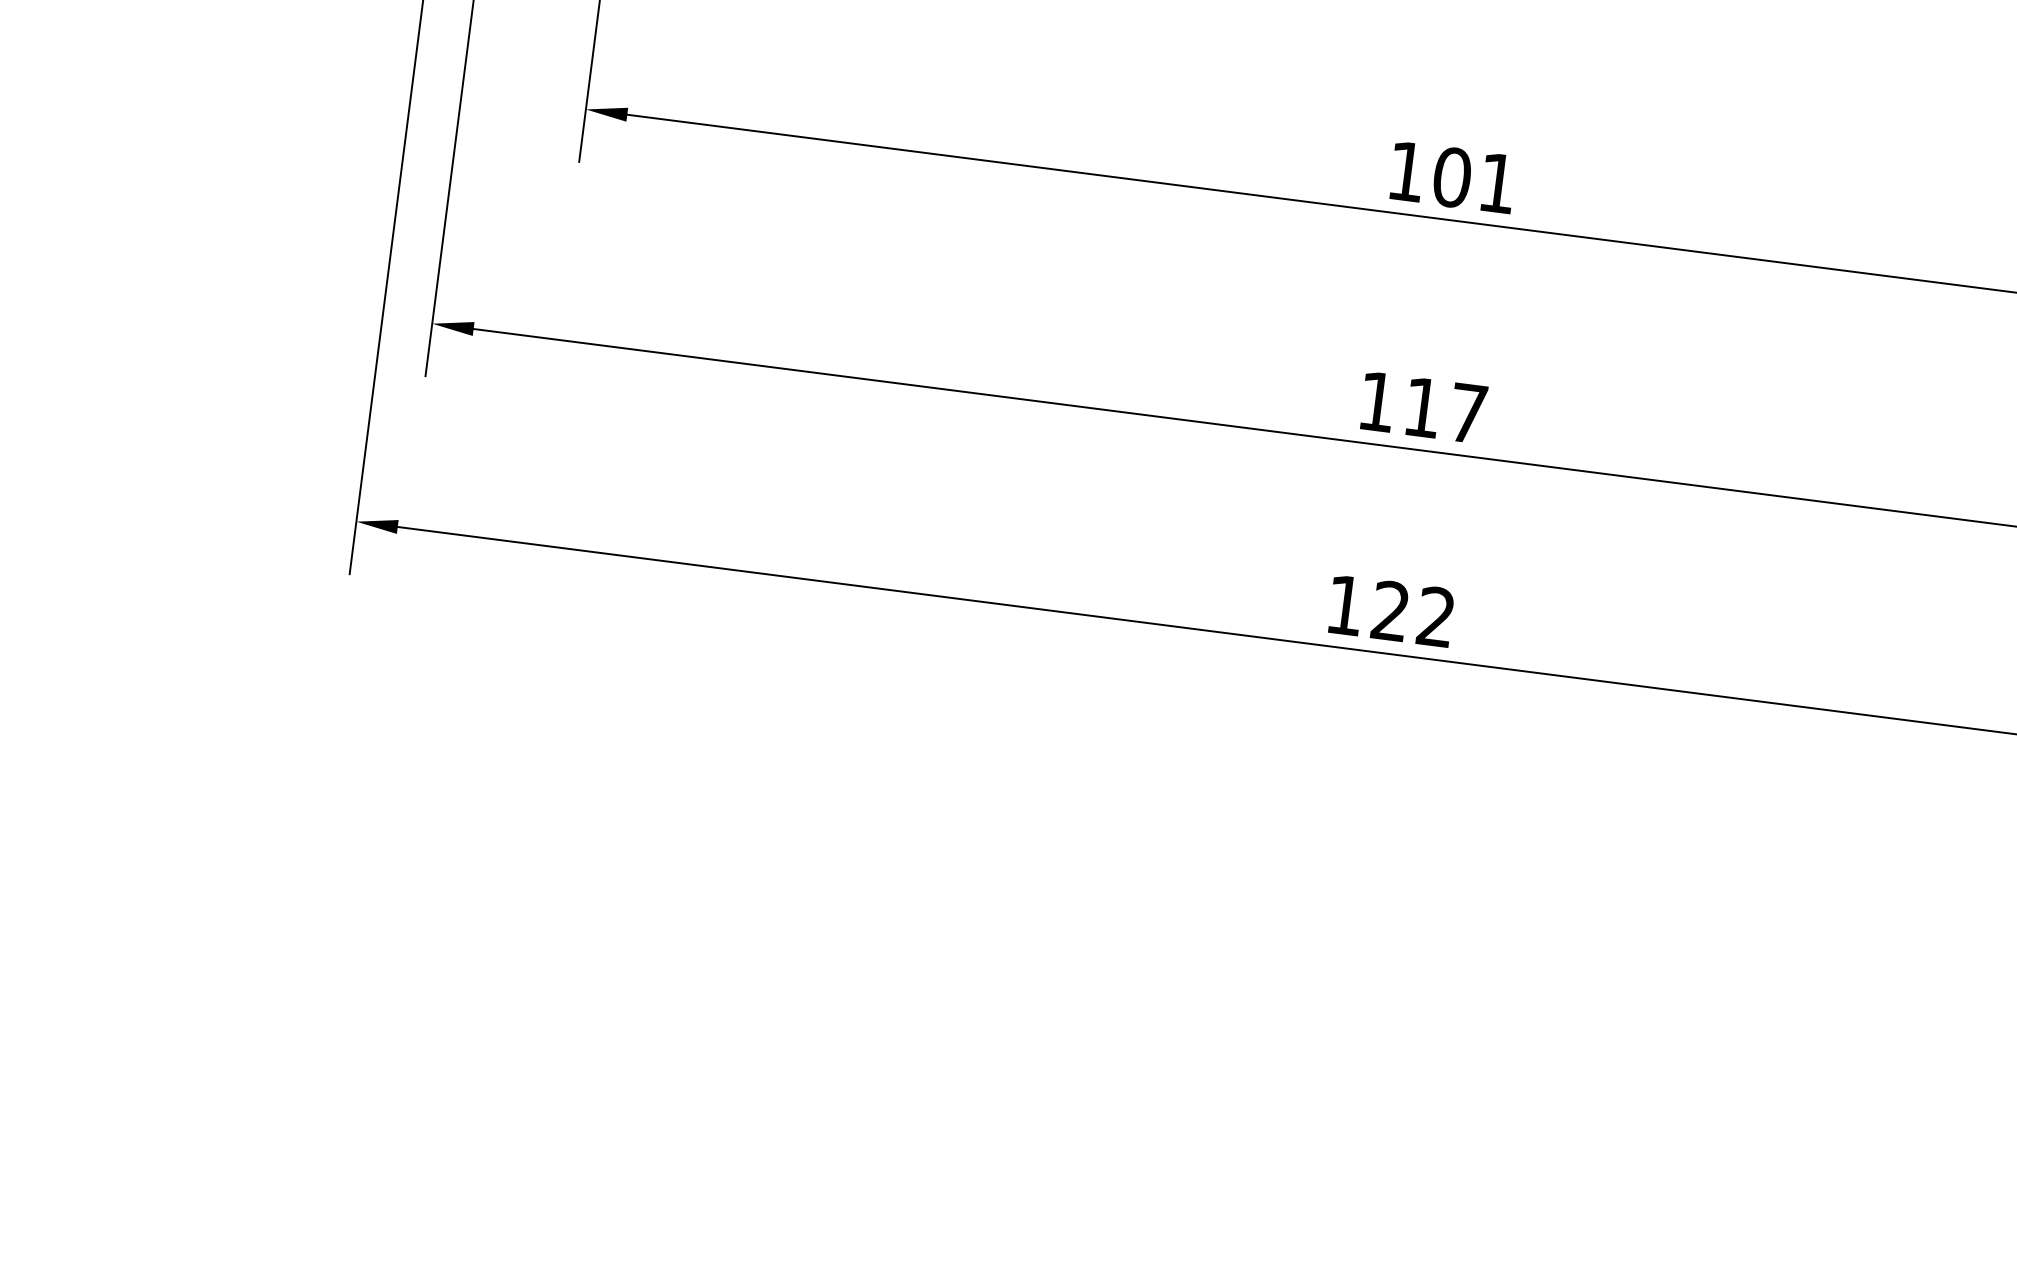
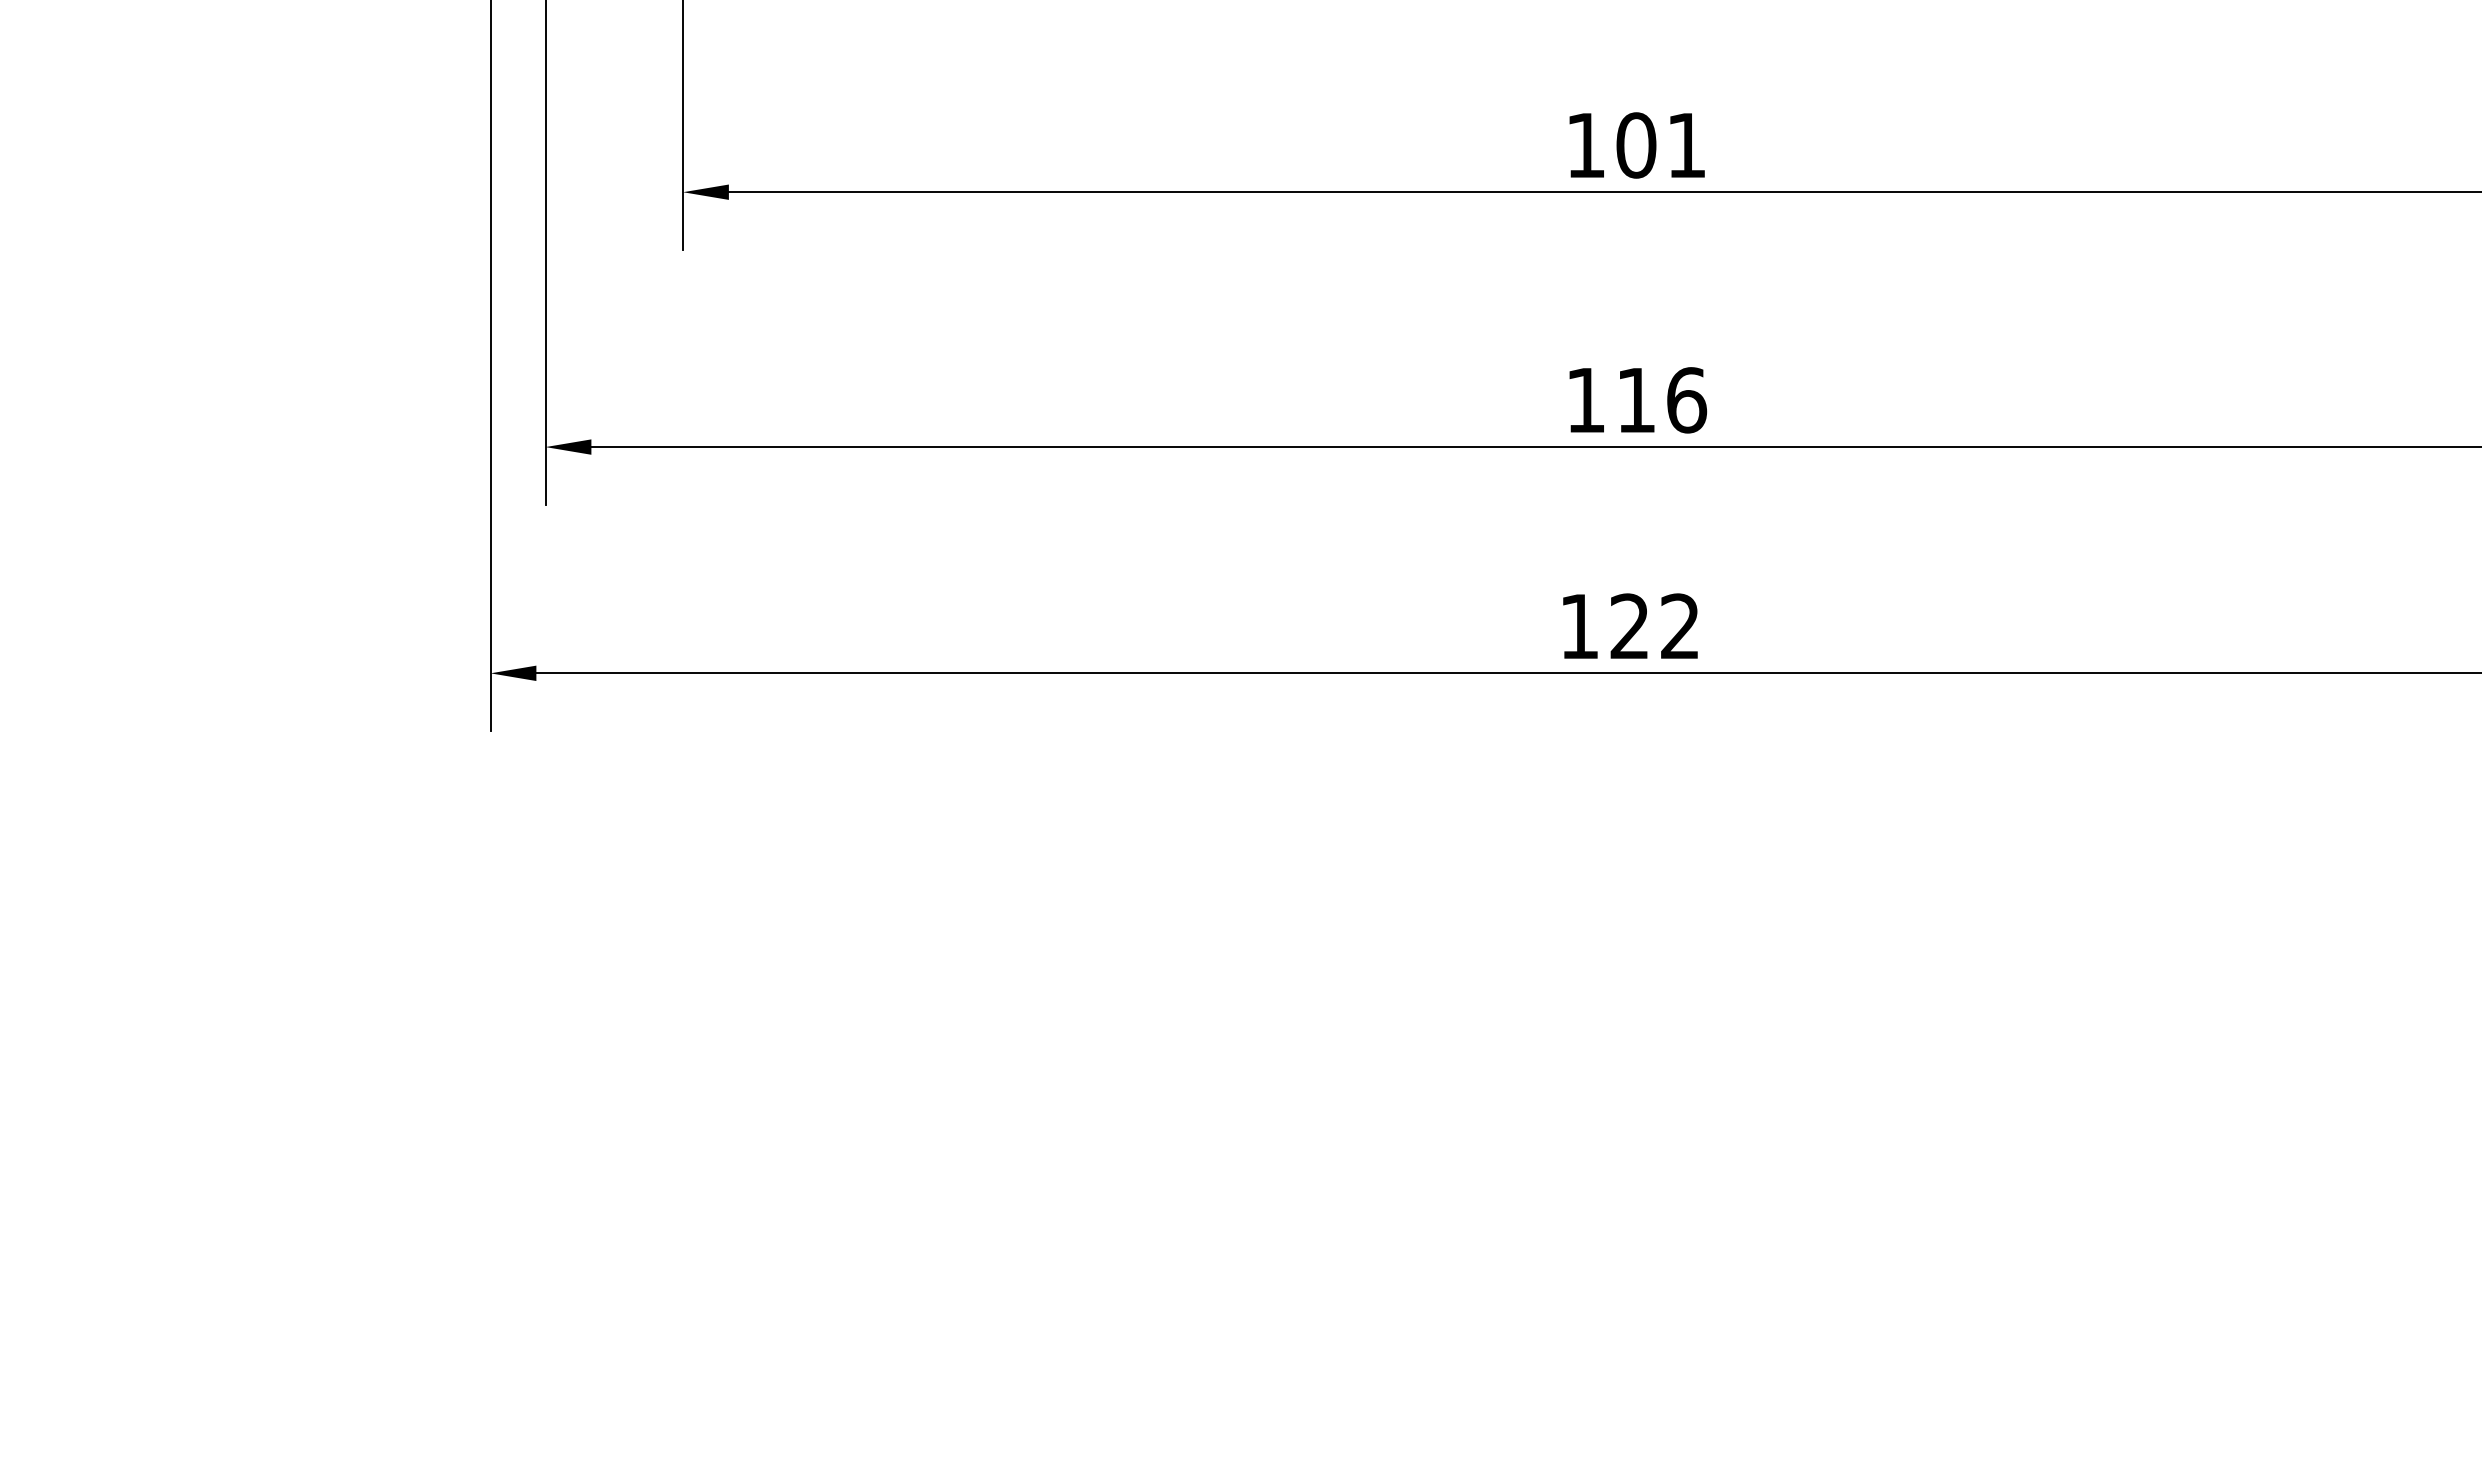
text: (1468, 413) -> (1687, 400), 117 -> 116

